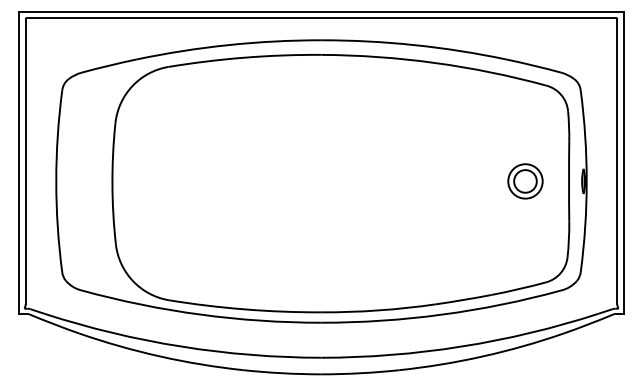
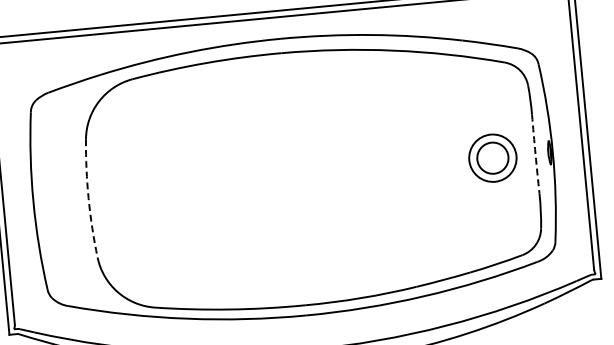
part: (525, 181) -> (492, 158), size x1.4
arc: (569, 181) -> (536, 154), solid -> dashed
arc: (112, 183) -> (88, 198), solid -> dashed

